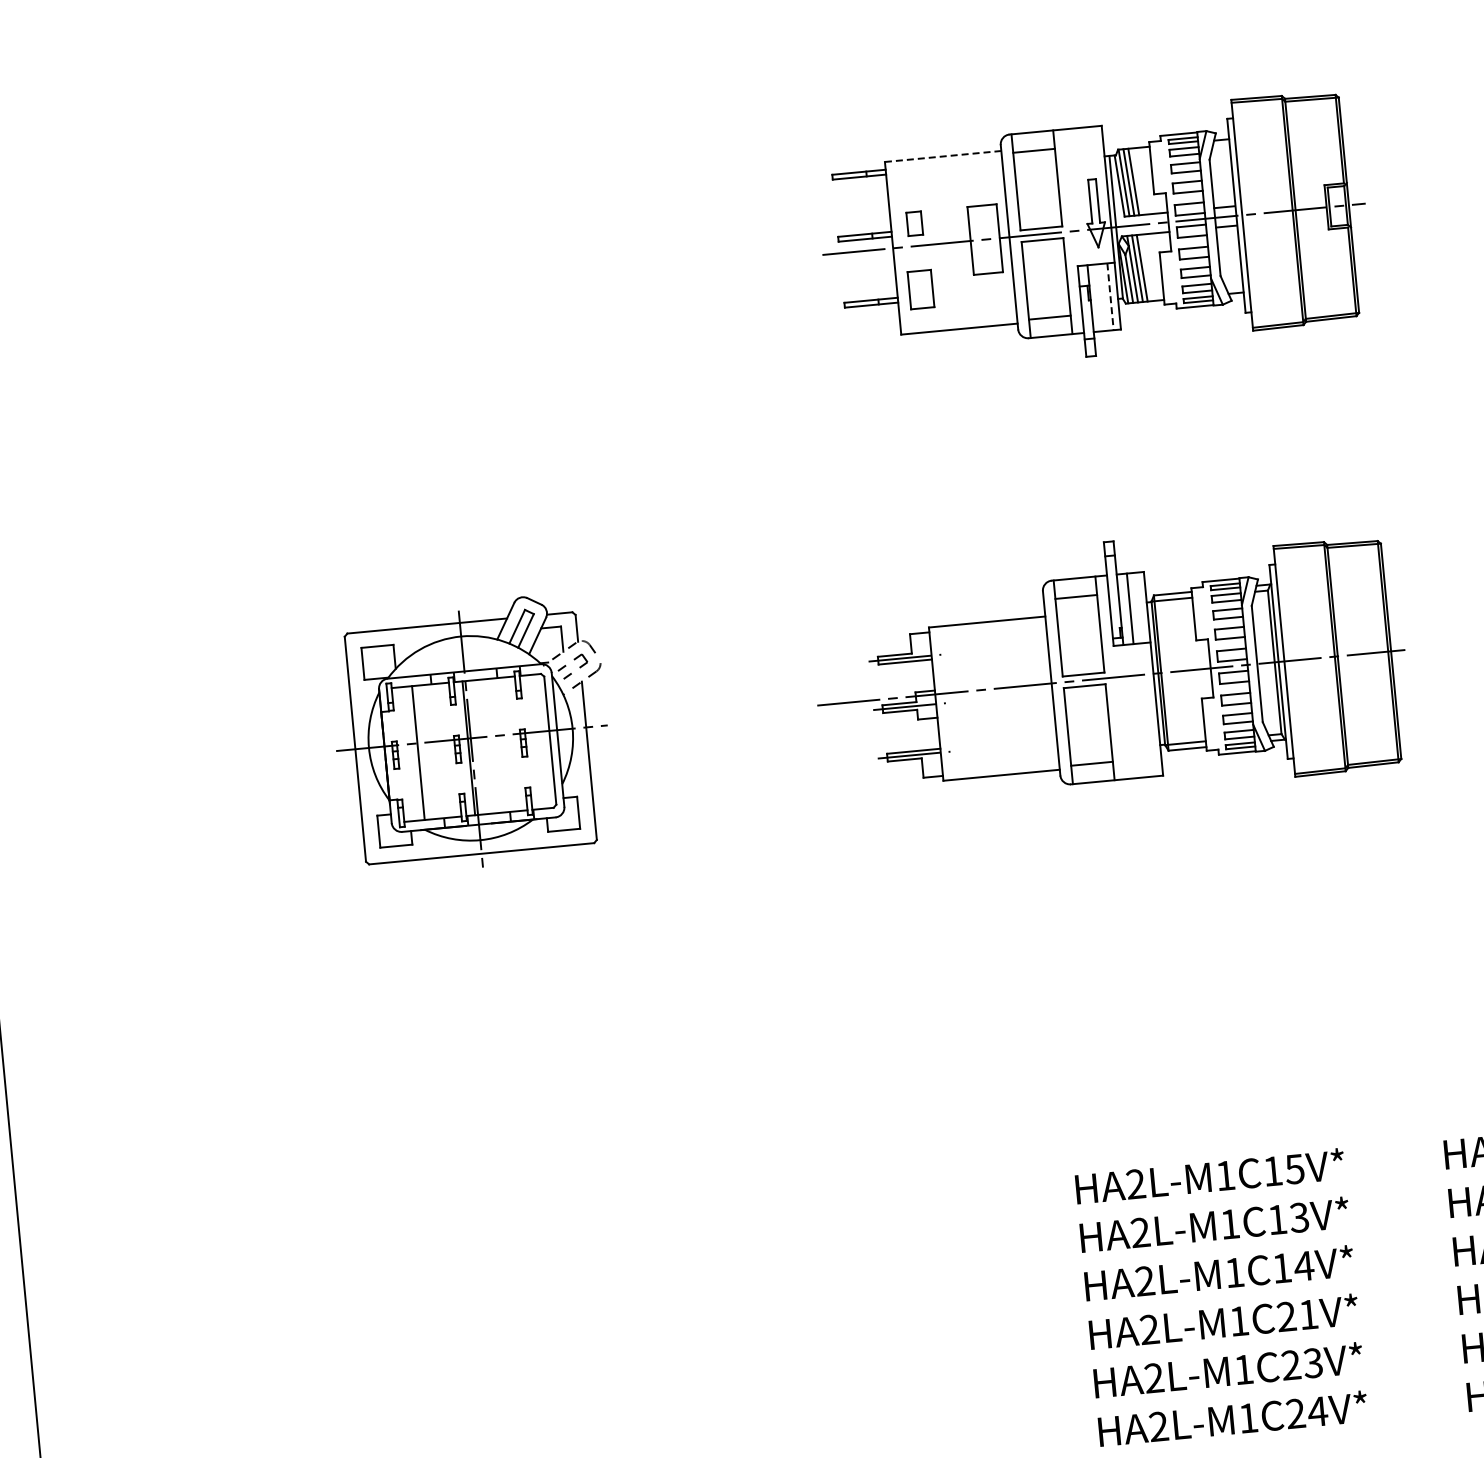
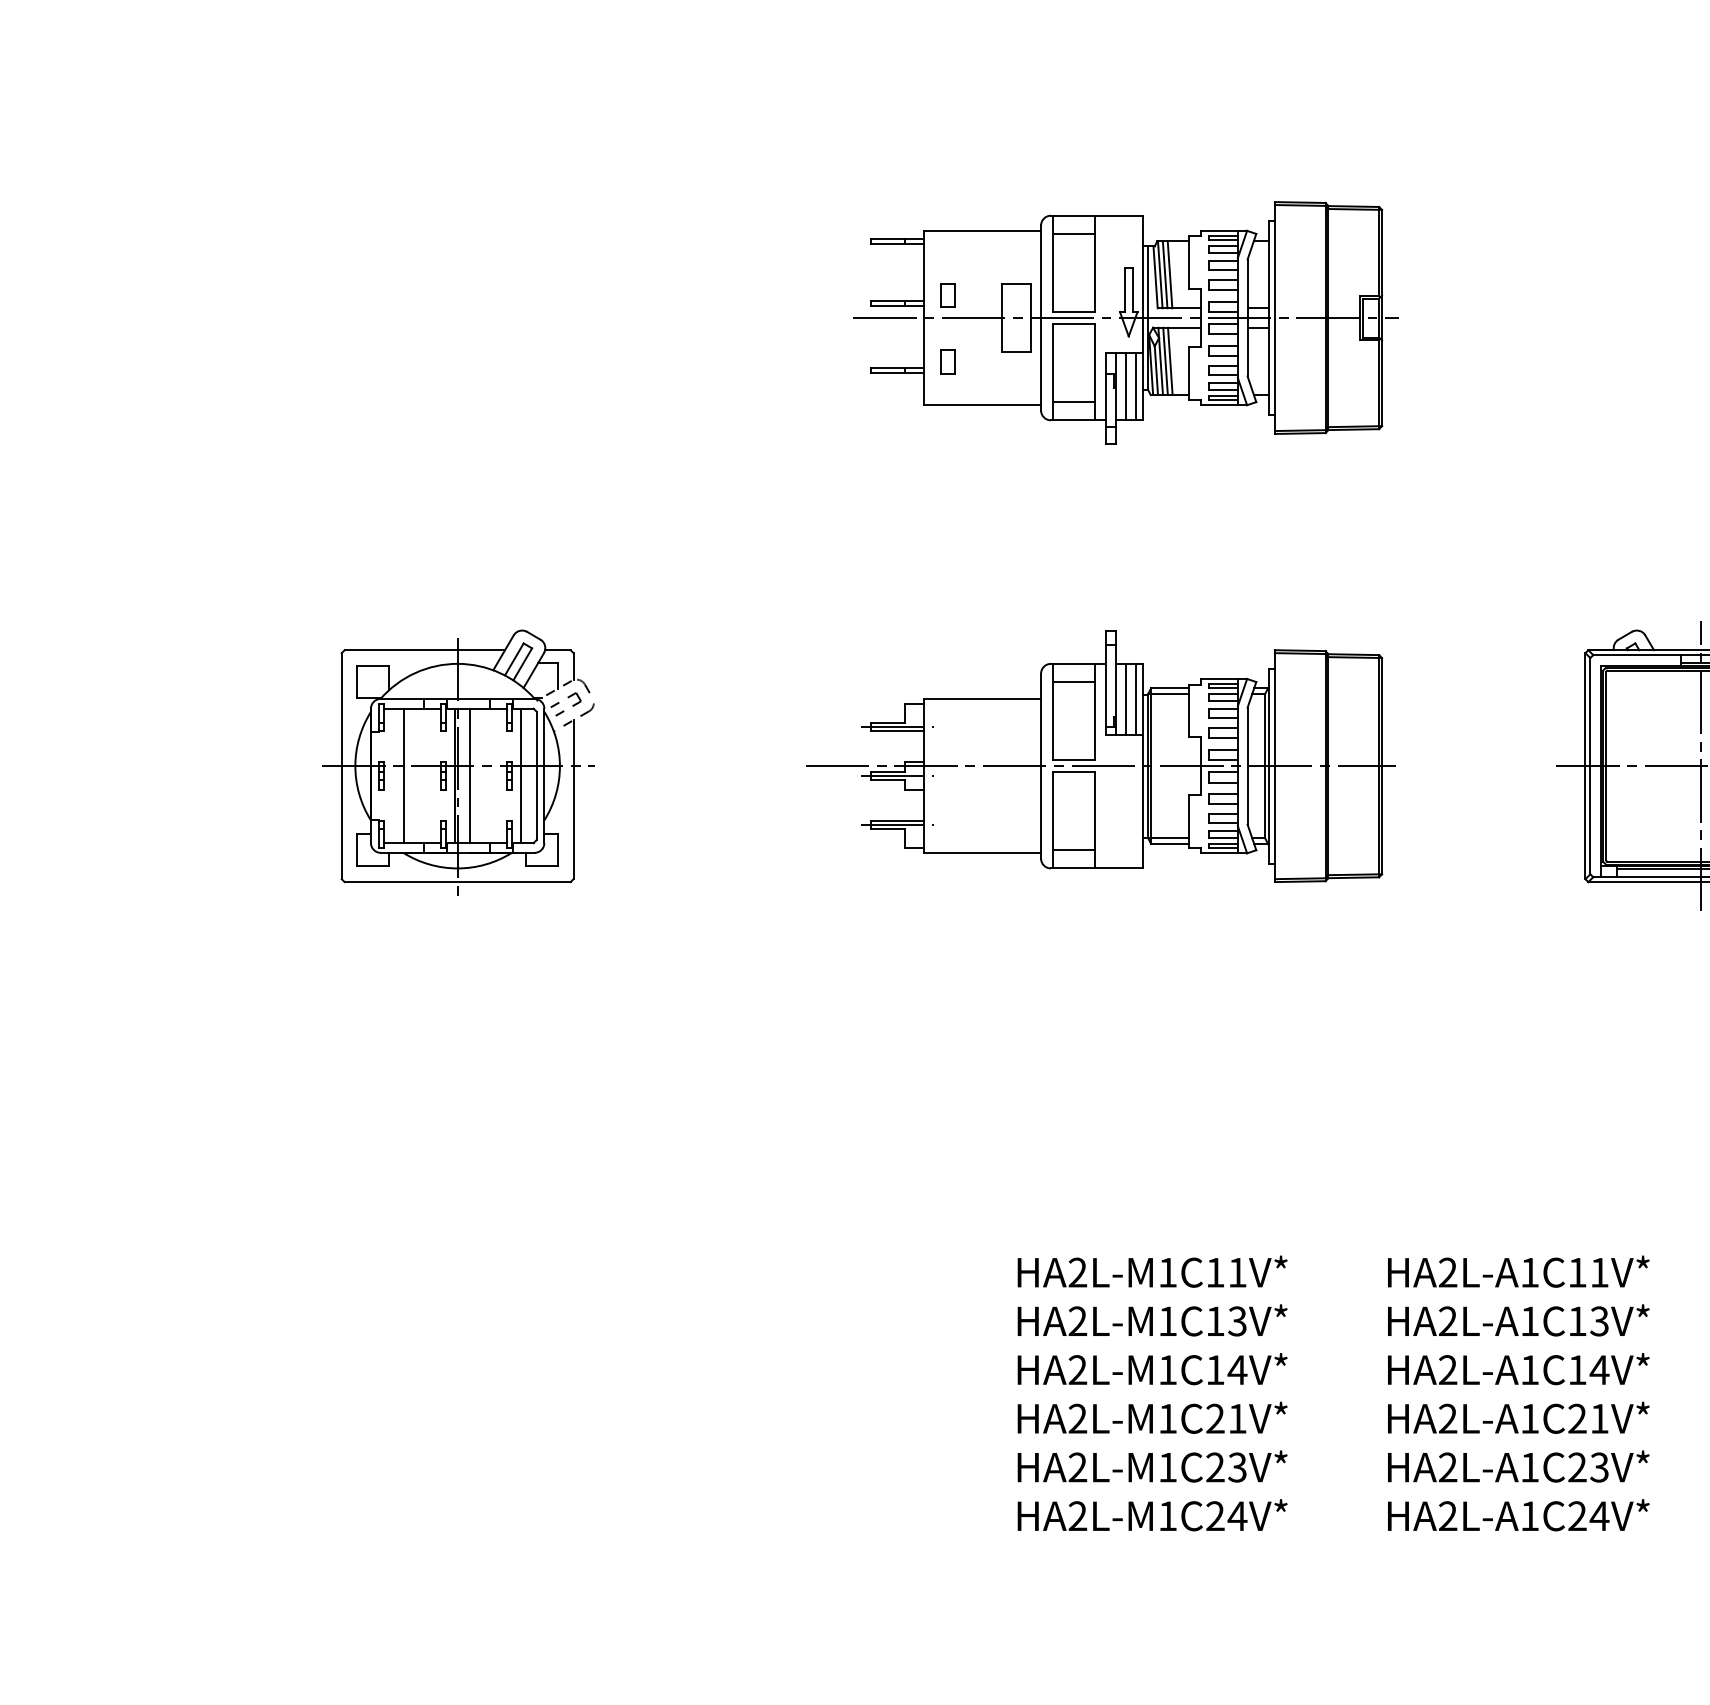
line: (944, 156) -> (983, 231), dashed -> solid
part: (920, 289) -> (947, 361), size x0.62
line: (1110, 296) -> (1136, 386), dashed -> solid
line: (1100, 297) -> (1126, 386), added
line: (1140, 607) -> (1136, 698), added
line: (534, 741) -> (520, 775), added
line: (484, 746) -> (470, 775), added
text: (1294, 1169) -> (1237, 1272), HA2L-M1C15V* -> HA2L-M1C11V*

